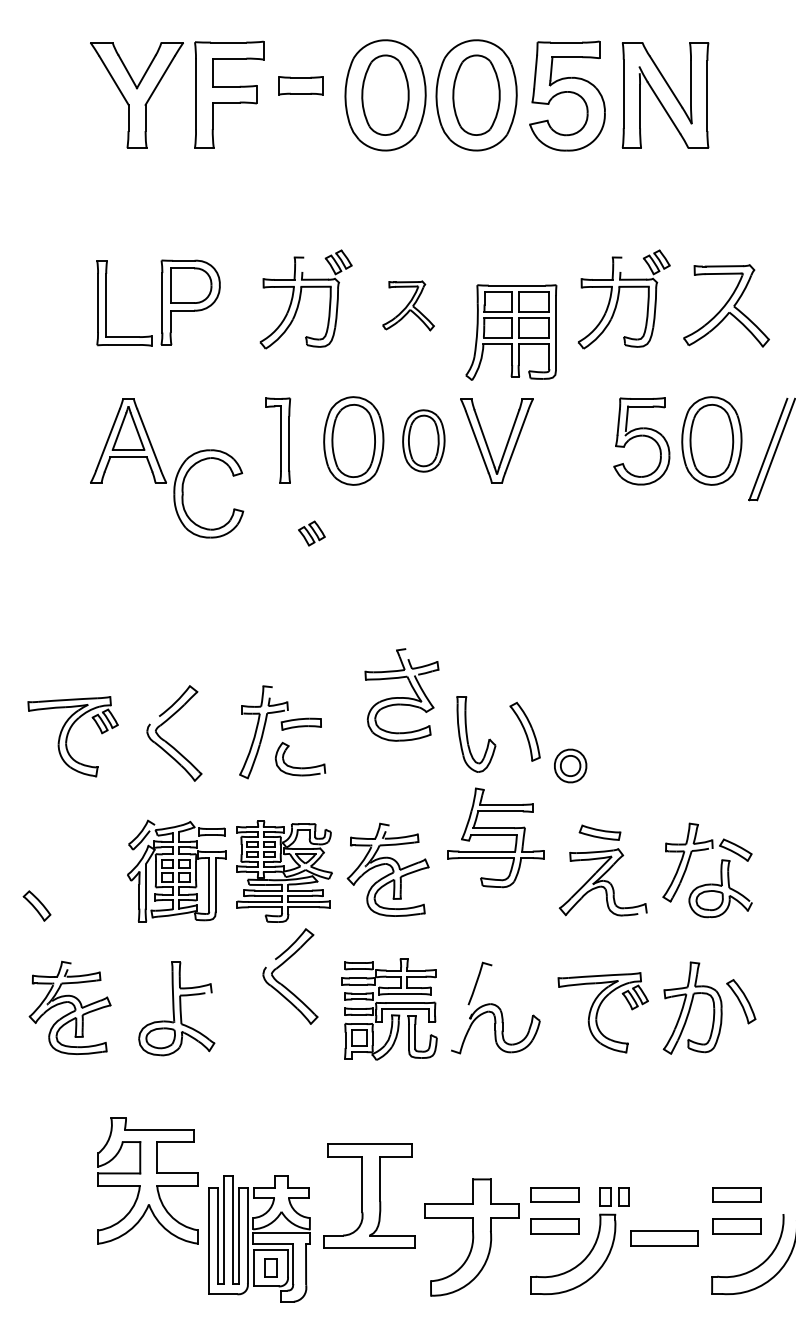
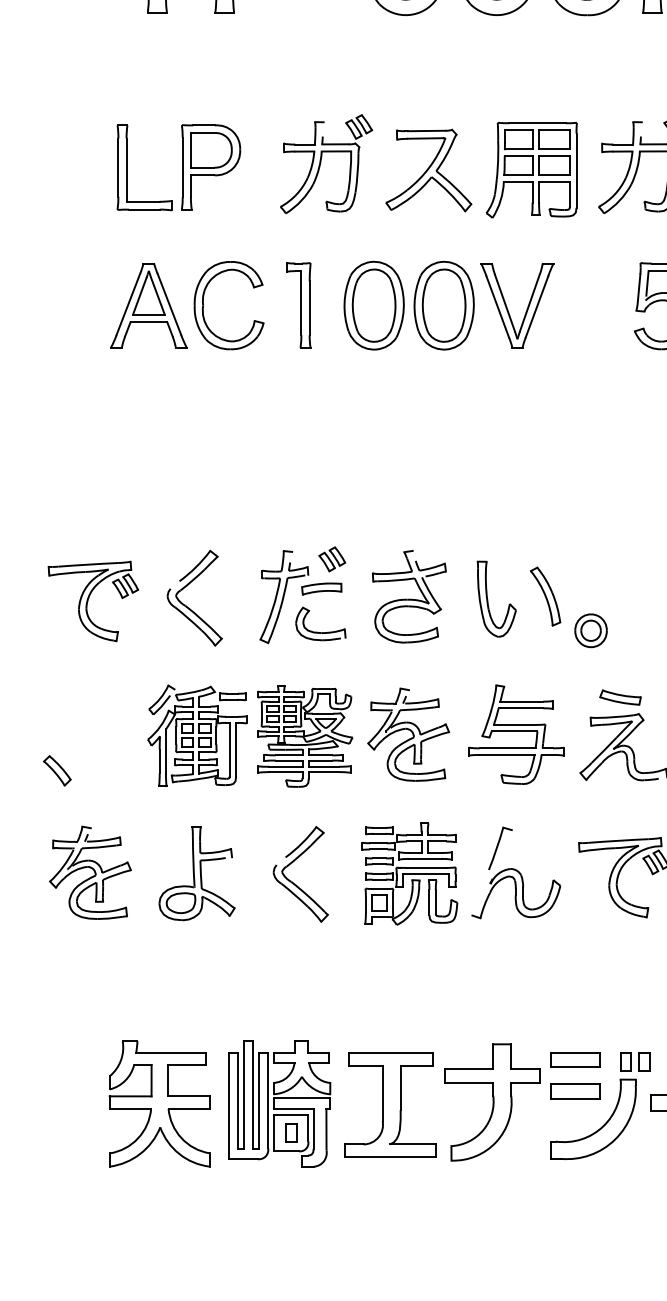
part: (408, 305) -> (428, 170), size x1.67
part: (511, 332) -> (531, 170), moved
part: (423, 440) -> (443, 305), size x1.43
part: (183, 493) -> (203, 305), moved
part: (311, 533) -> (331, 559), moved
part: (401, 694) -> (408, 596), moved
part: (495, 837) -> (515, 734), moved
part: (283, 984) -> (293, 882), moved
part: (147, 1180) -> (158, 1103), moved
part: (369, 1195) -> (389, 1104), moved

